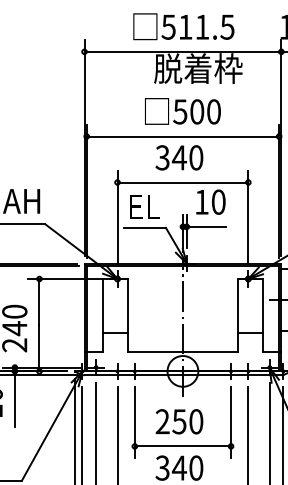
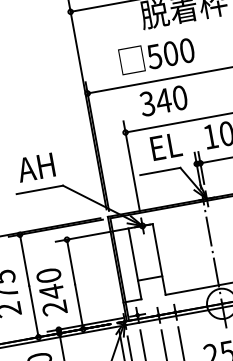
text: (182, 111) -> (156, 55), moved
text: (179, 157) -> (163, 100), moved
text: (144, 206) -> (166, 146), moved

